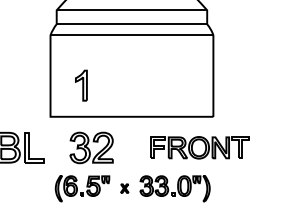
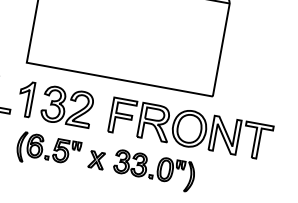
part: (81, 85) -> (26, 98), moved
part: (199, 147) -> (190, 128), size x1.43
part: (124, 188) -> (96, 159), size x1.67

